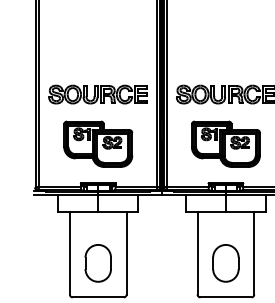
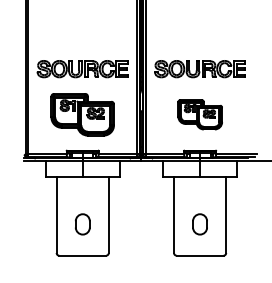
part: (226, 143) -> (200, 114), size x0.7
part: (98, 263) -> (82, 224), size x0.6
part: (225, 263) -> (199, 224), size x0.6

